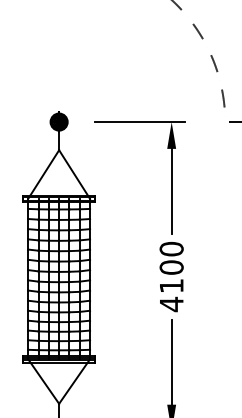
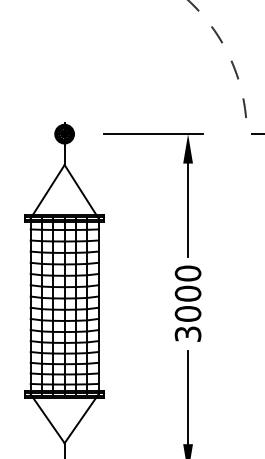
text: (171, 295) -> (187, 324), 4100 -> 3000

